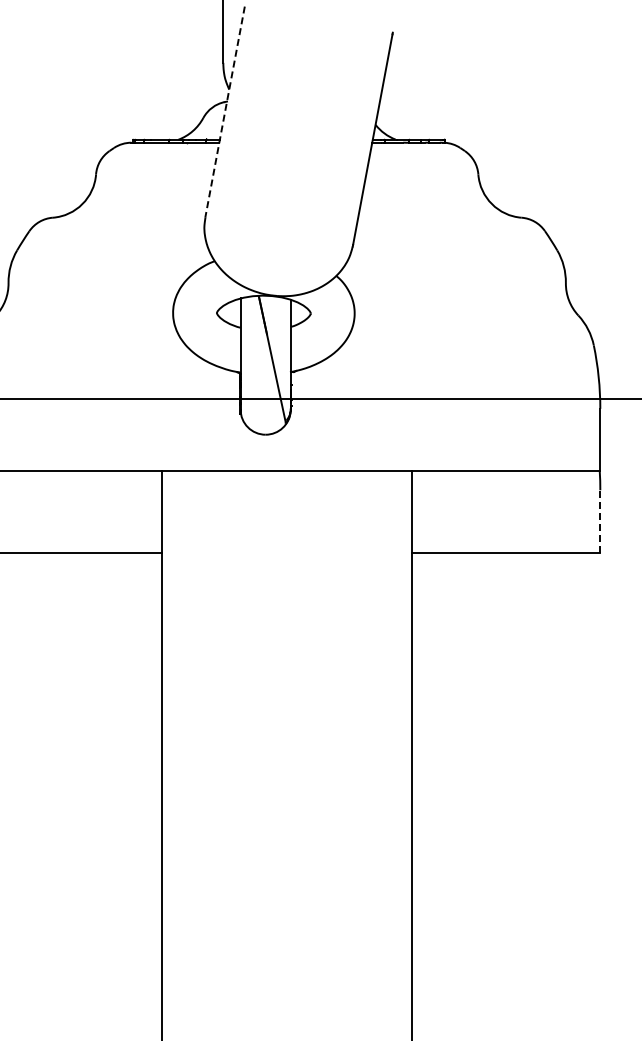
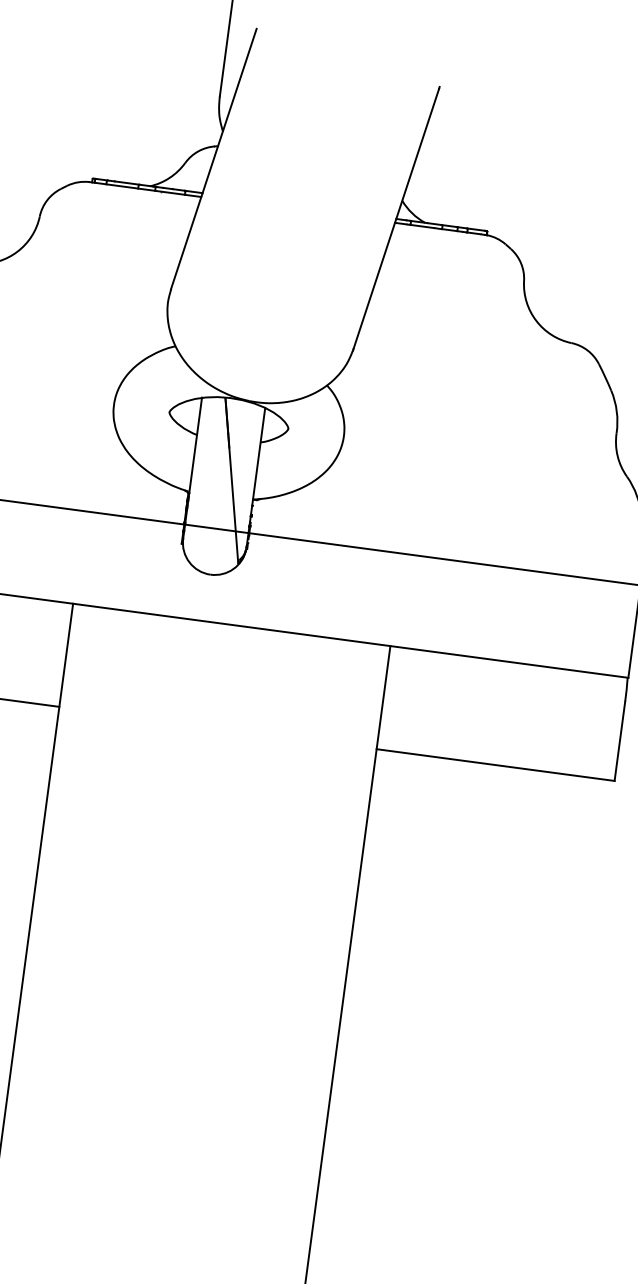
line: (225, 112) -> (214, 159), dashed -> solid
line: (600, 521) -> (620, 741), dashed -> solid

